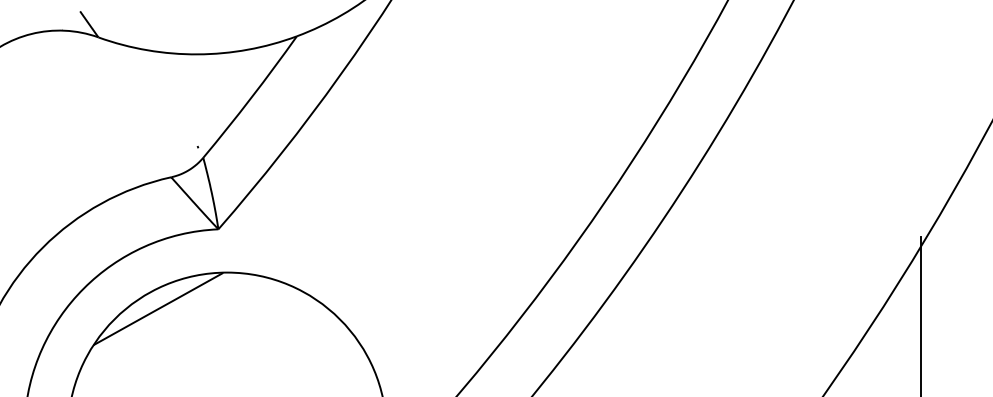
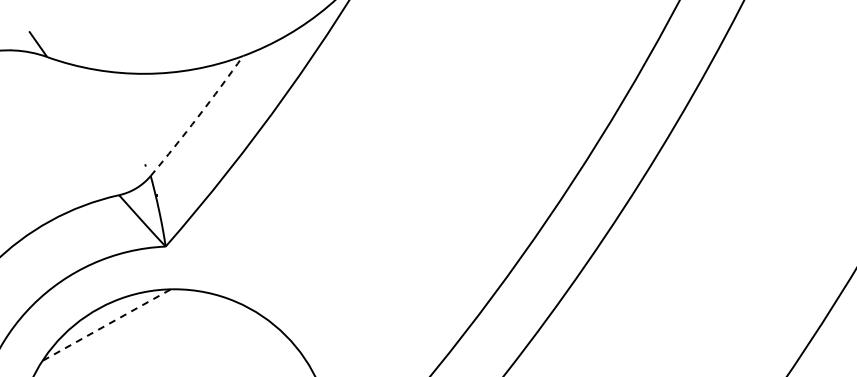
arc: (251, 97) -> (198, 116), solid -> dashed
line: (158, 308) -> (106, 324), solid -> dashed

